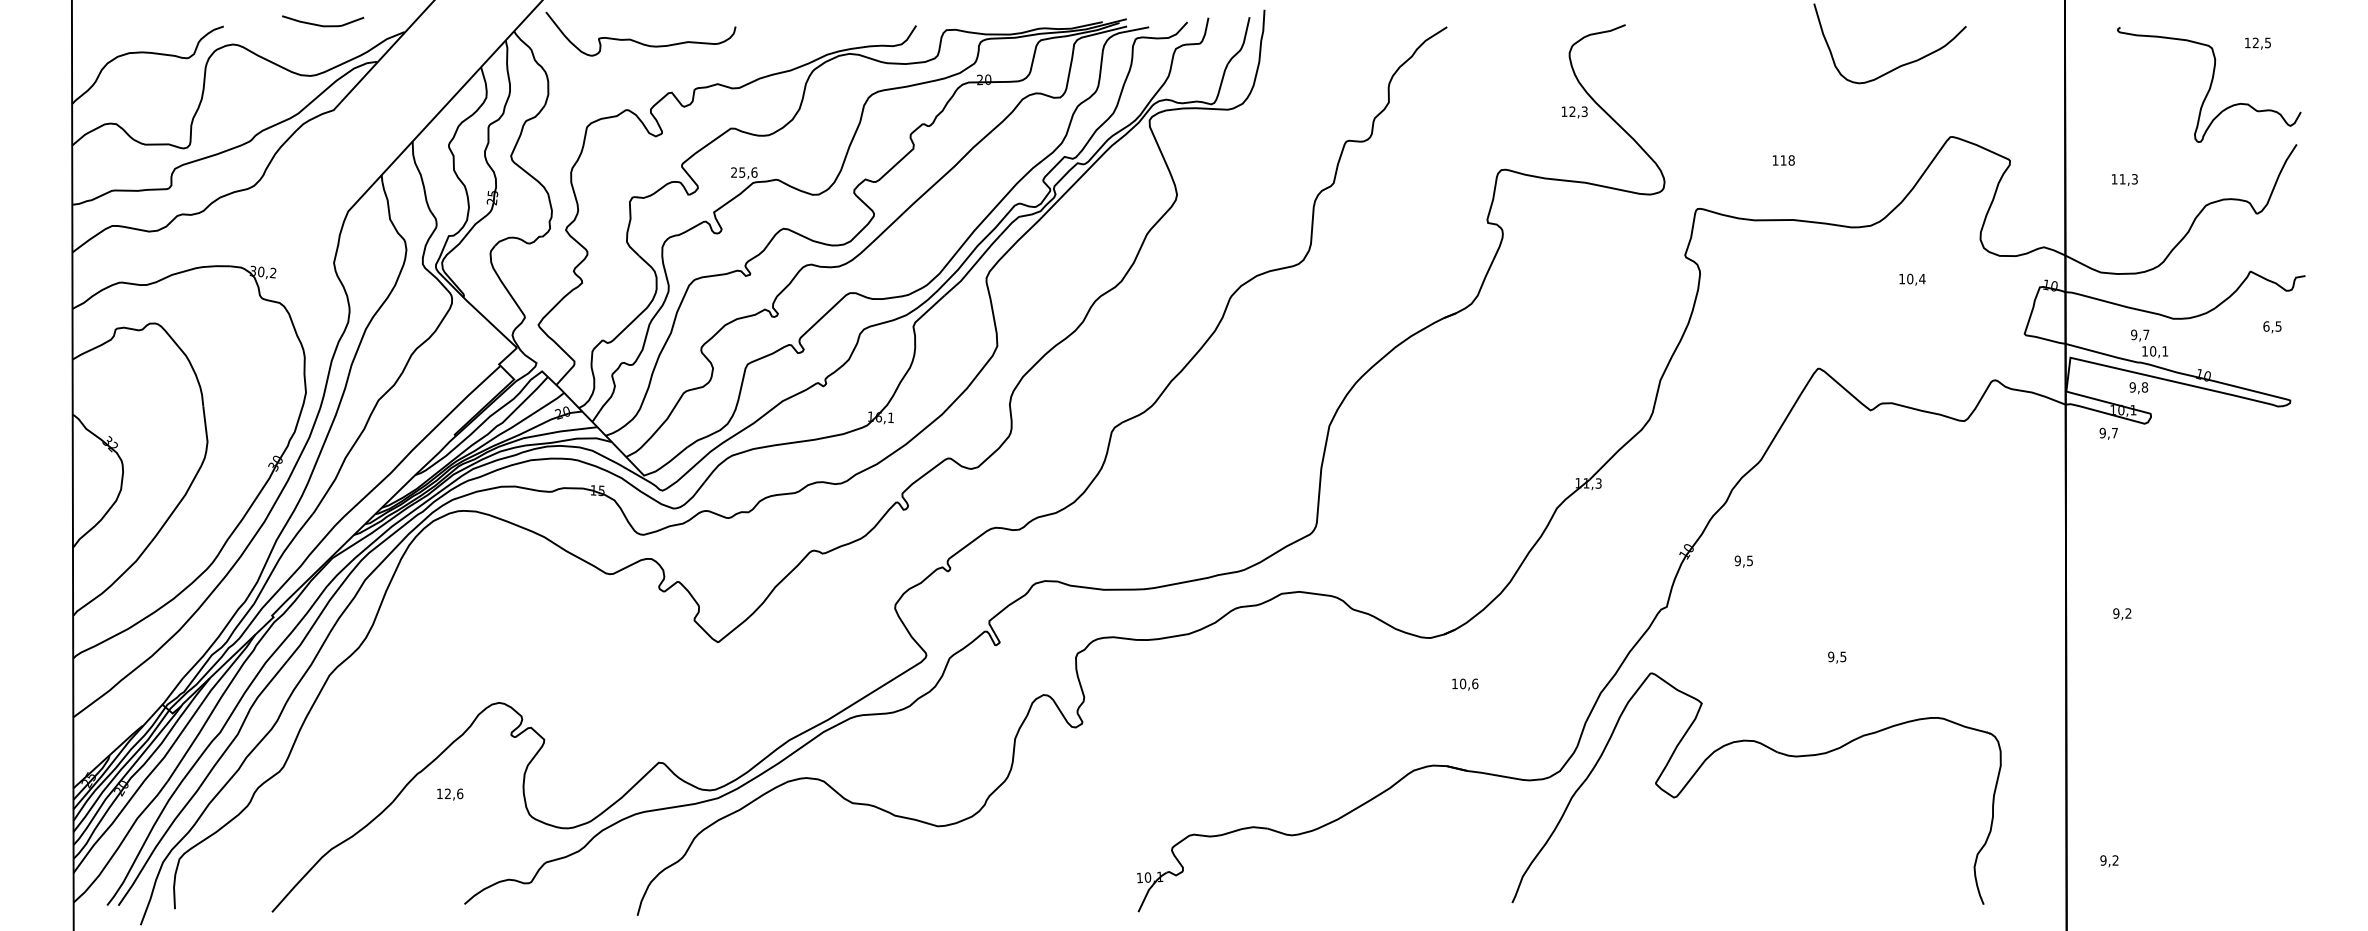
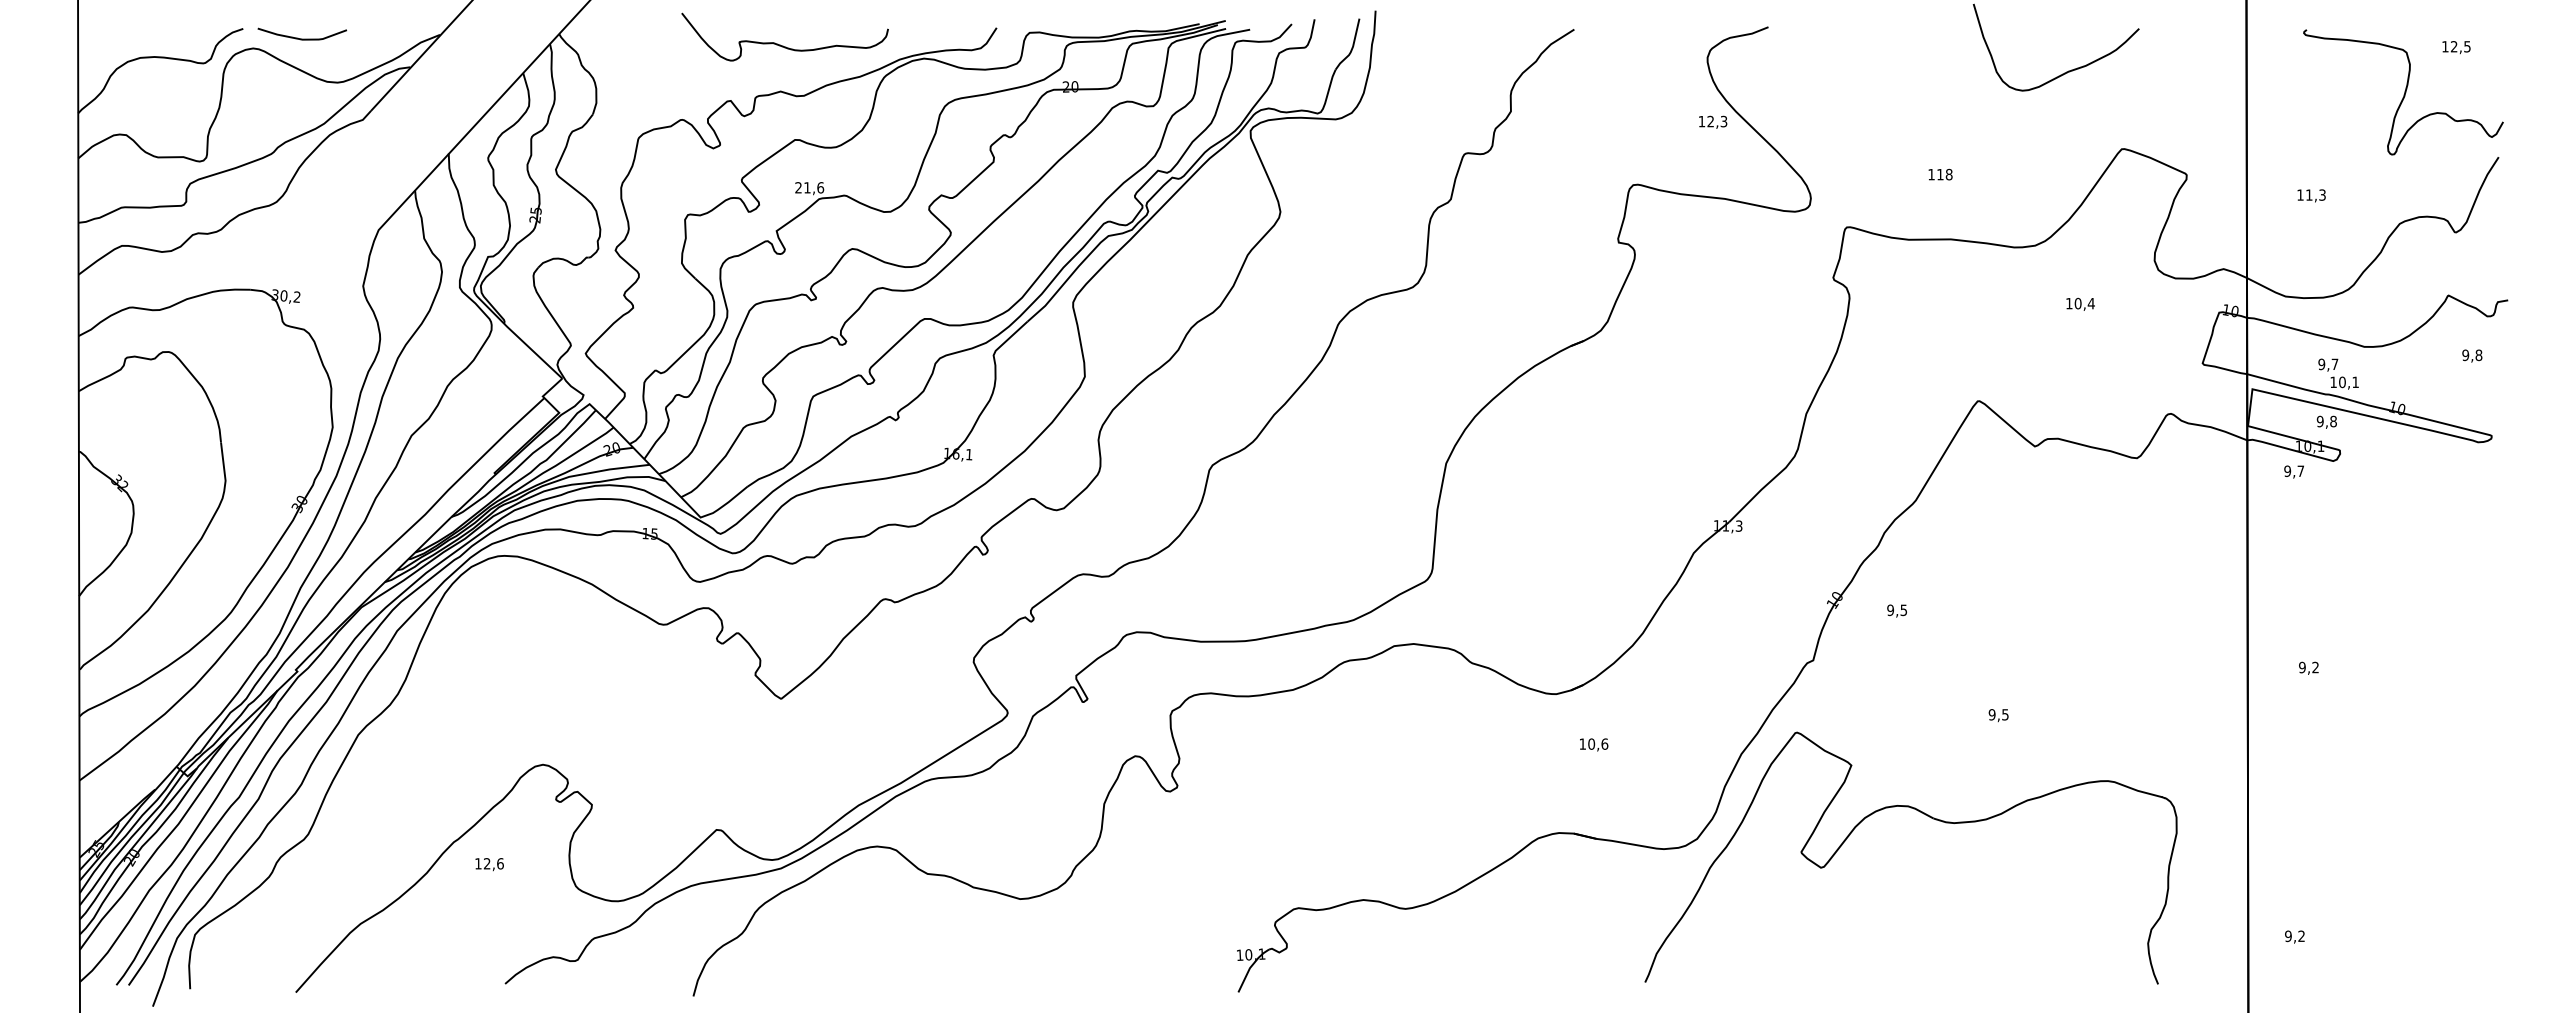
curve: (322, 25) -> (301, 38), moved
curve: (636, 40) -> (780, 44), moved
text: (742, 172) -> (807, 187), 25,6 -> 21,6
text: (2272, 326) -> (2472, 355), 6,5 -> 9,8

